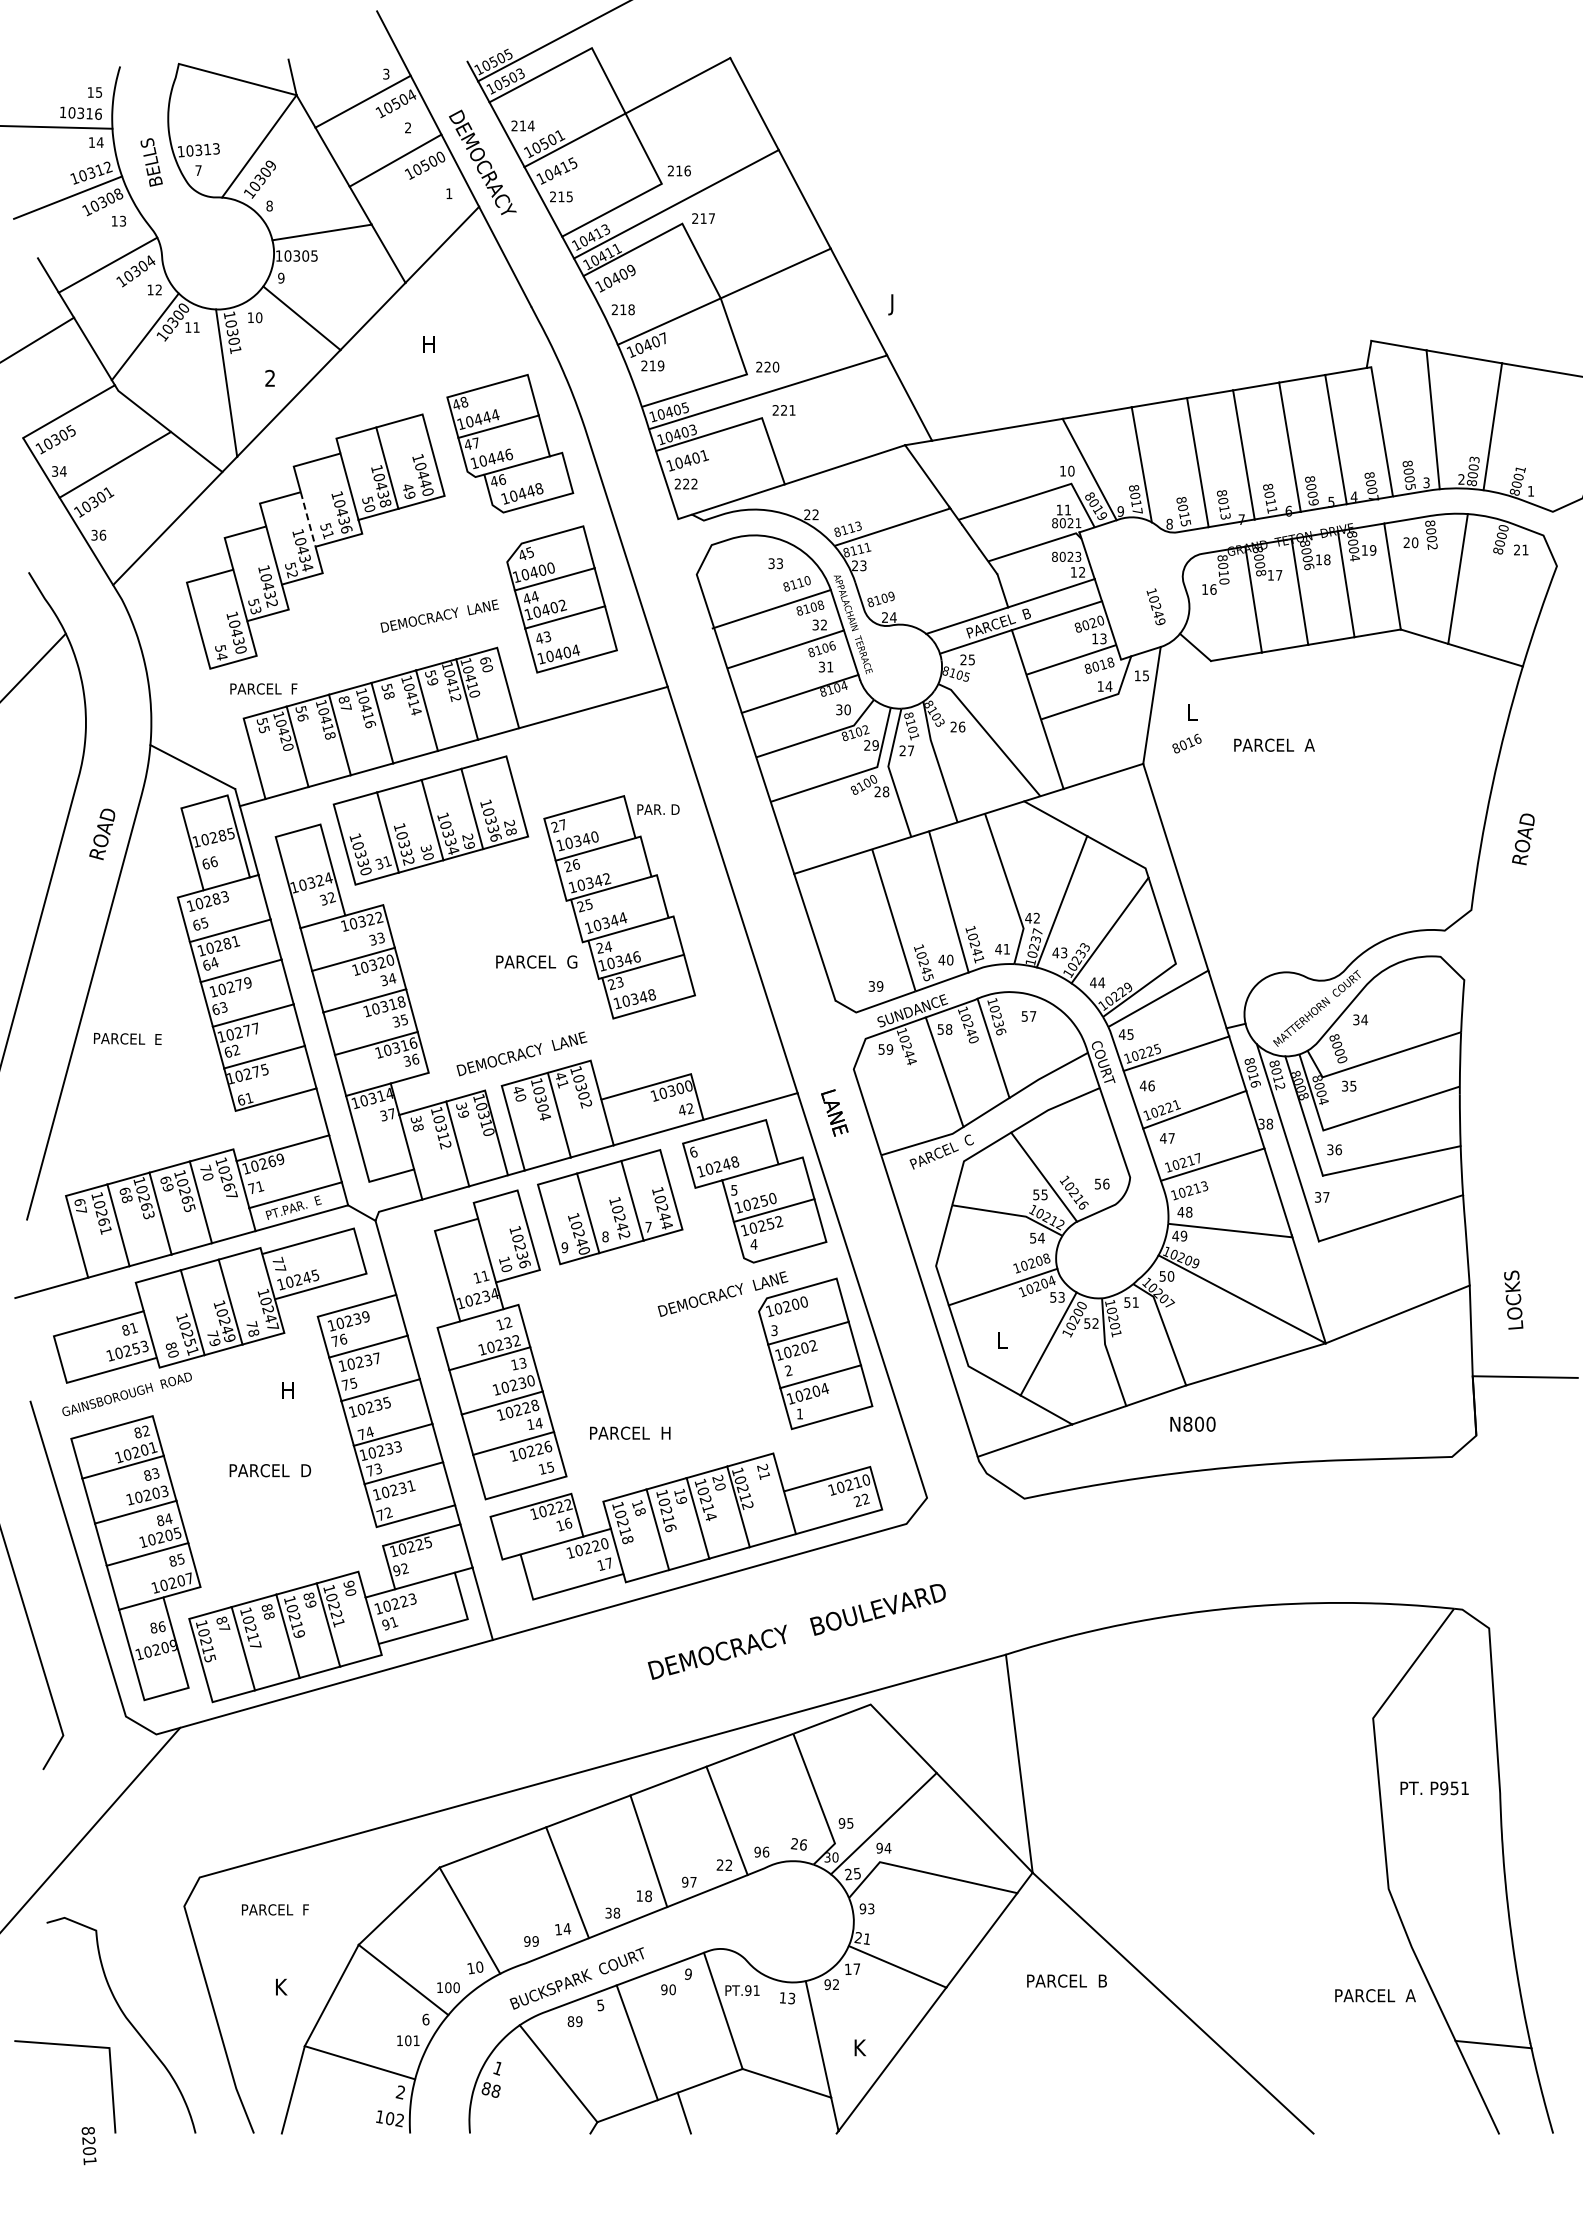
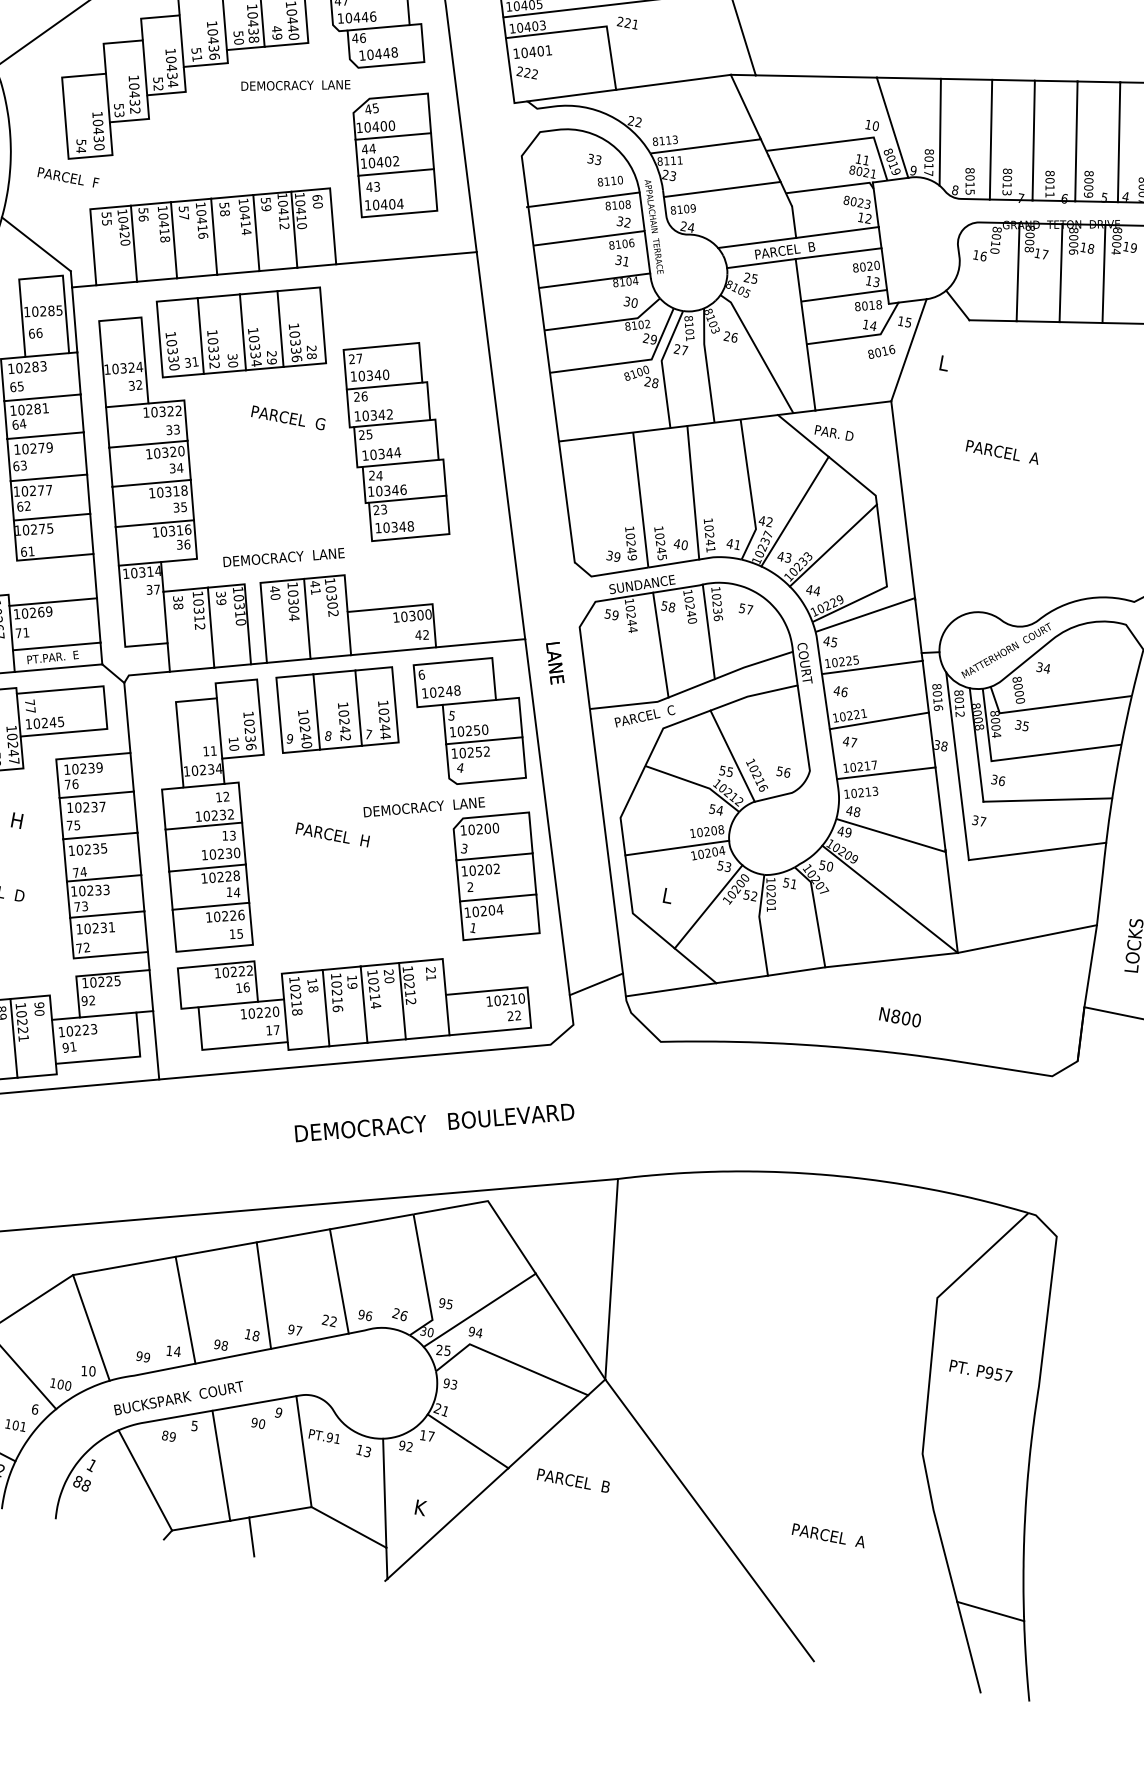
line: (308, 519) -> (182, 41), dashed -> solid
line: (918, 570) -> (721, 189), added
text: (1155, 606) -> (630, 542), moved
text: (439, 615) -> (295, 84), moved
text: (263, 688) -> (68, 177), moved
text: (343, 699) -> (183, 208), 87 -> 57
text: (1186, 743) -> (881, 351), moved
text: (1274, 744) -> (1003, 451), moved
text: (658, 809) -> (834, 433), moved
text: (536, 961) -> (288, 417), moved
text: (1192, 1423) -> (900, 1016), moved
text: (630, 1432) -> (333, 834), moved
line: (943, 1449) -> (596, 984), added
text: (1464, 1787) -> (1007, 1375), P951 -> P957
text: (608, 1912) -> (217, 1343), 38 -> 98
text: (1066, 1980) -> (573, 1480), moved
text: (1375, 1995) -> (829, 1535), moved

